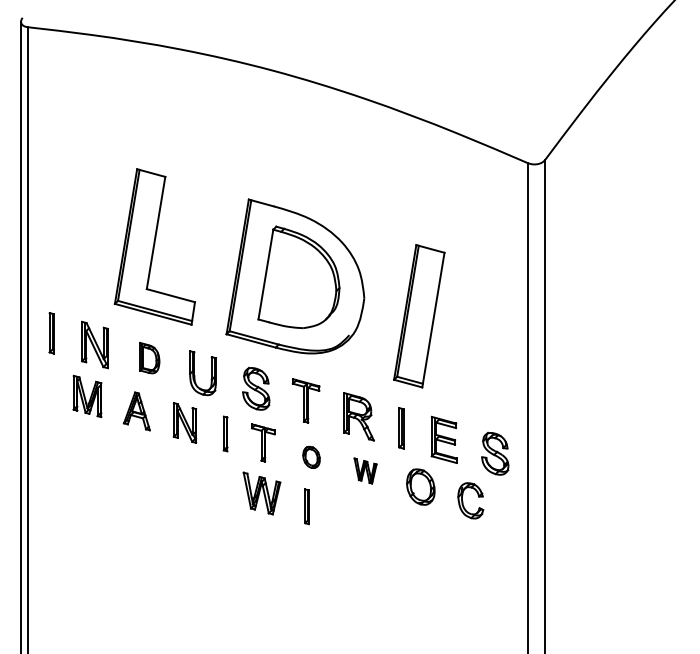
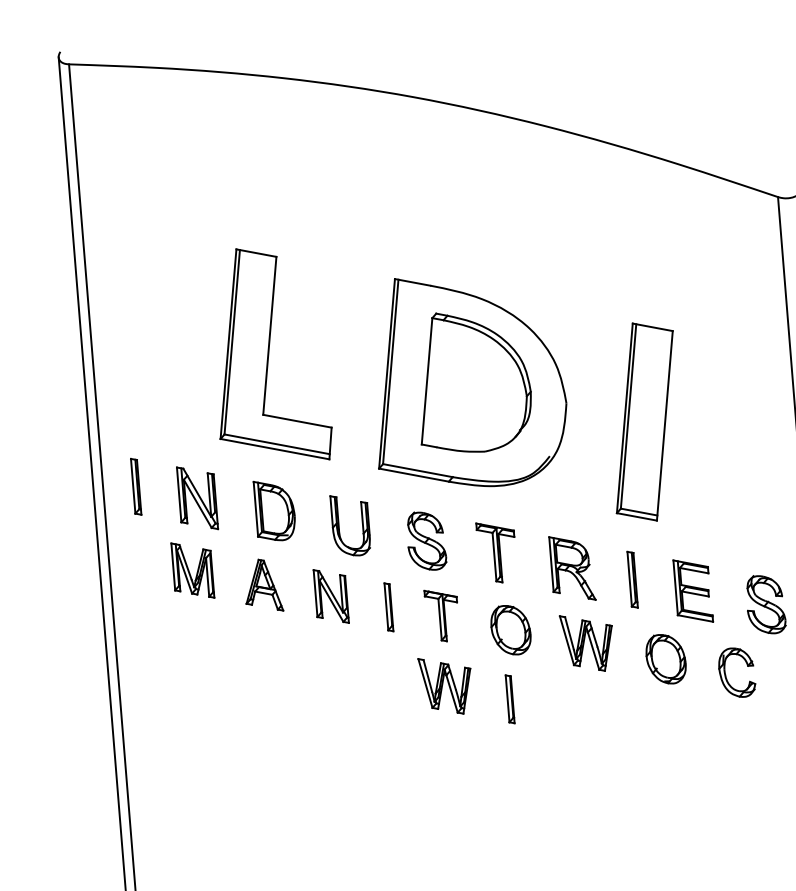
part: (149, 357) -> (274, 509), size x1.43
part: (311, 457) -> (510, 630), size x1.67
part: (365, 470) -> (587, 642), size x1.67

